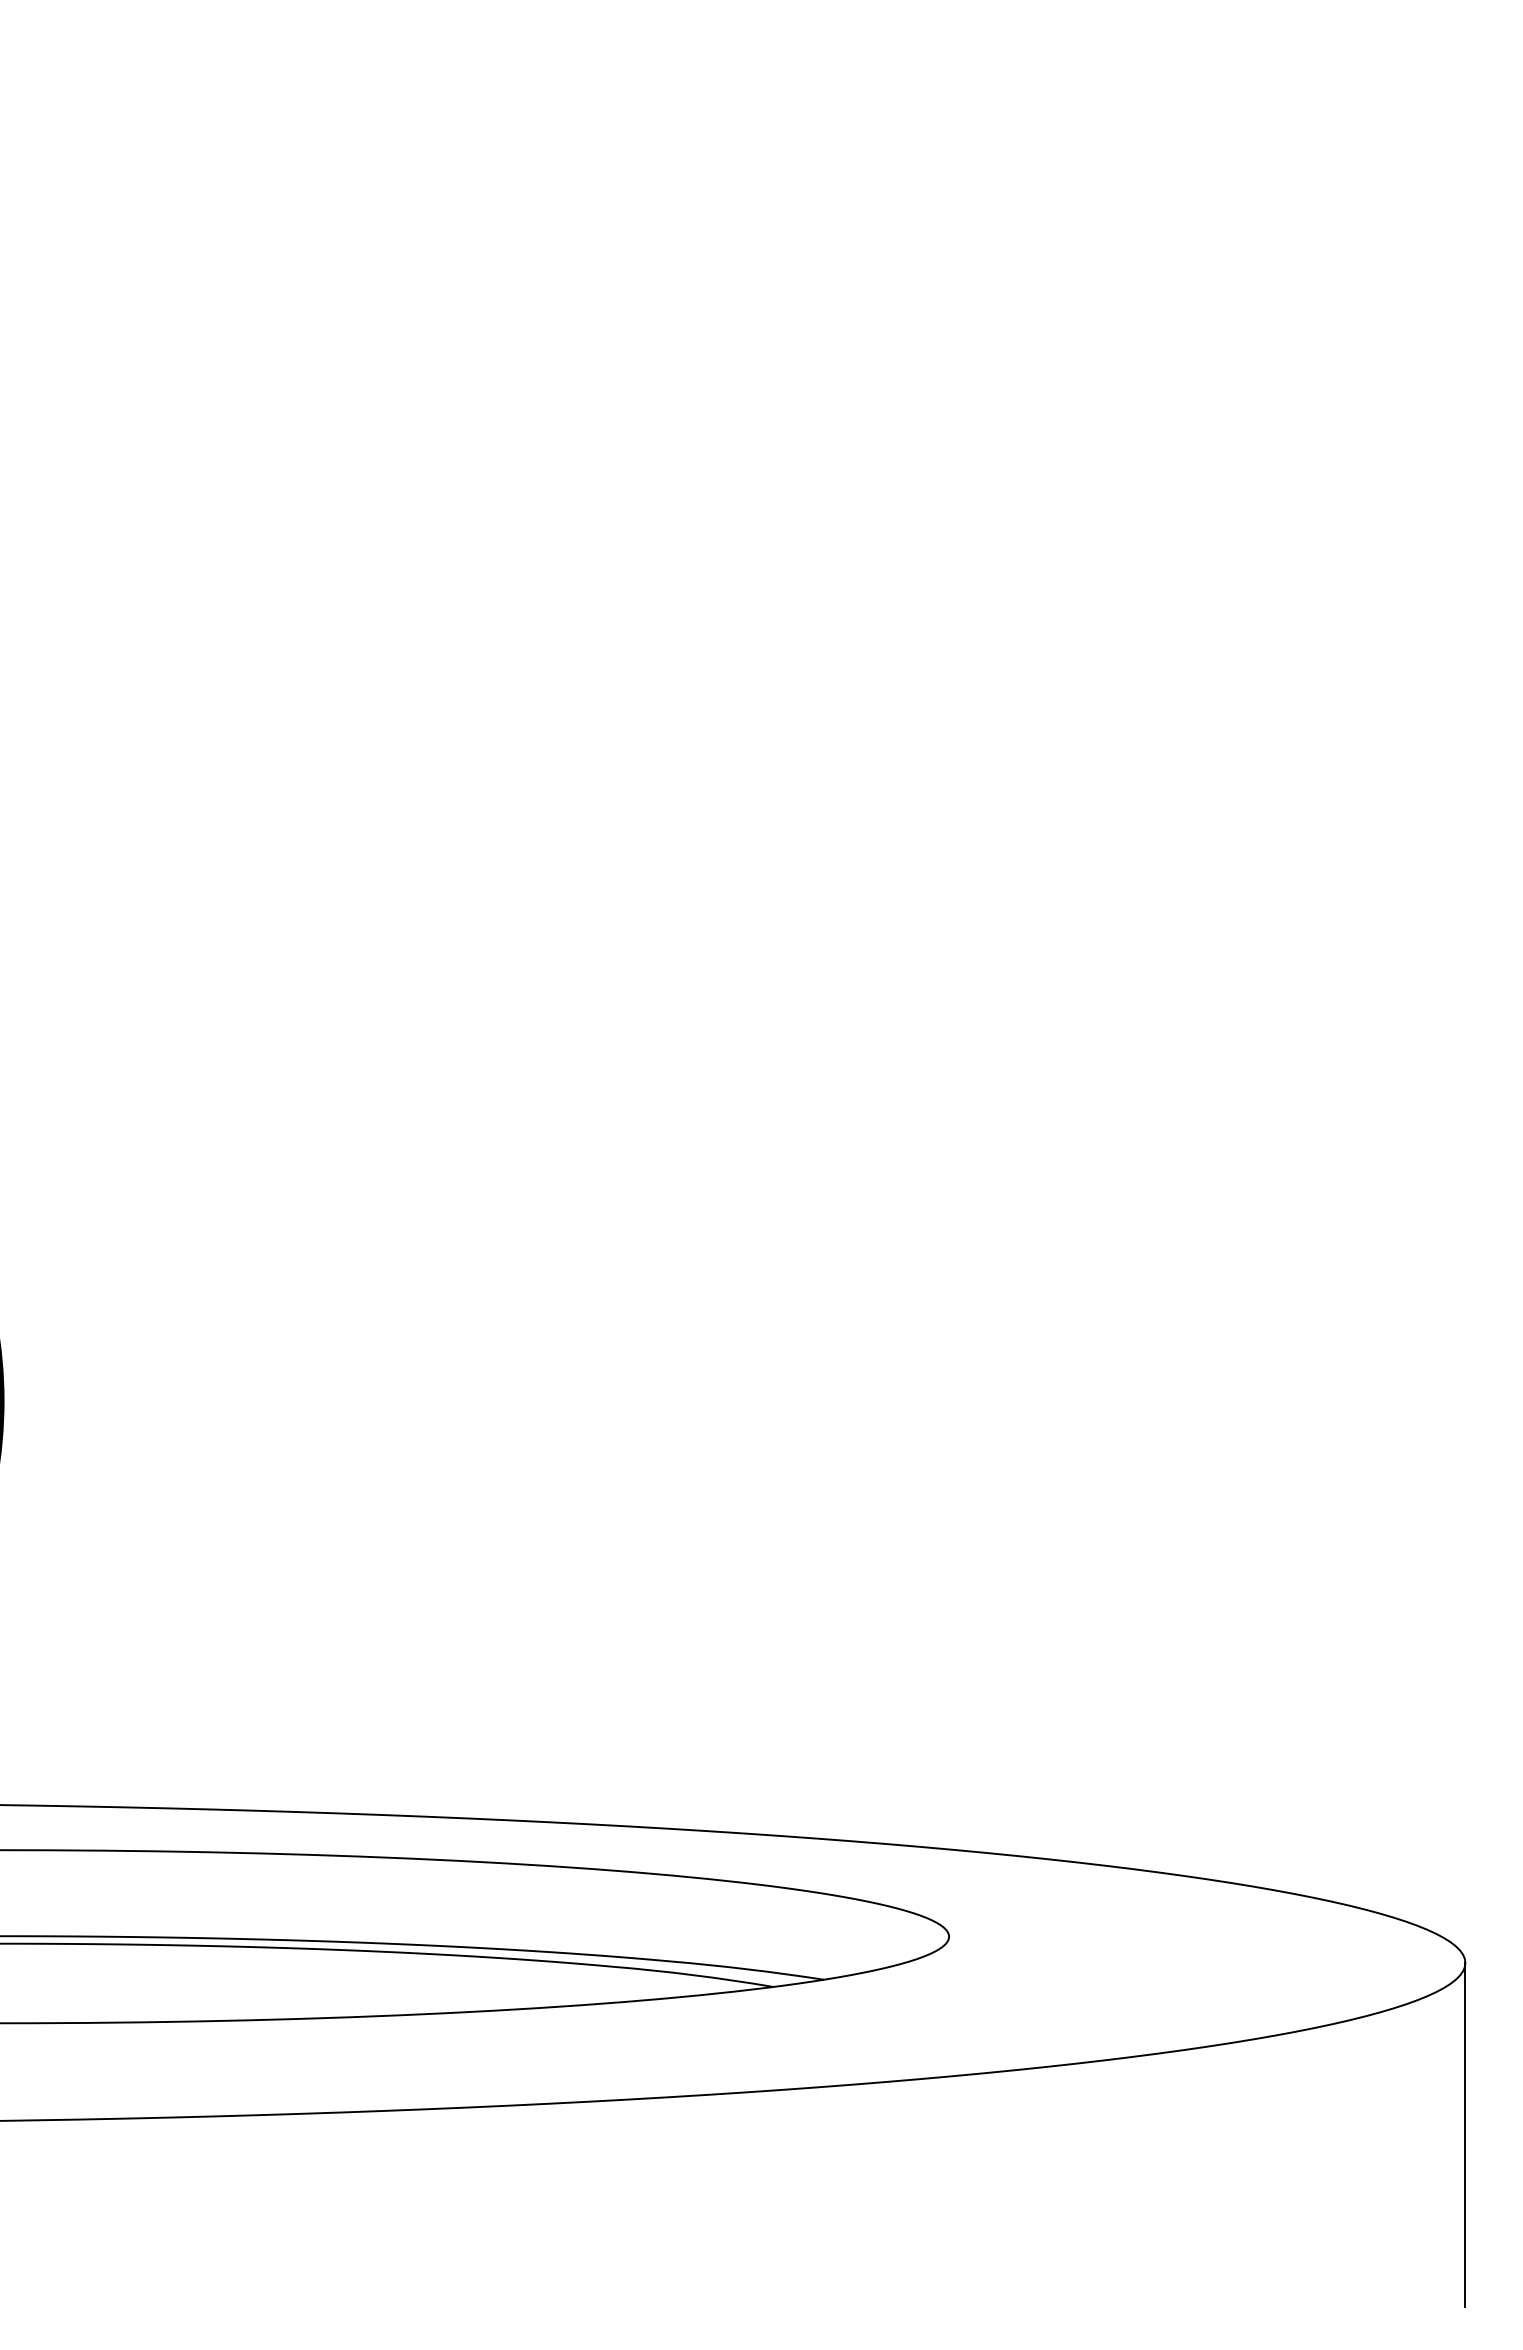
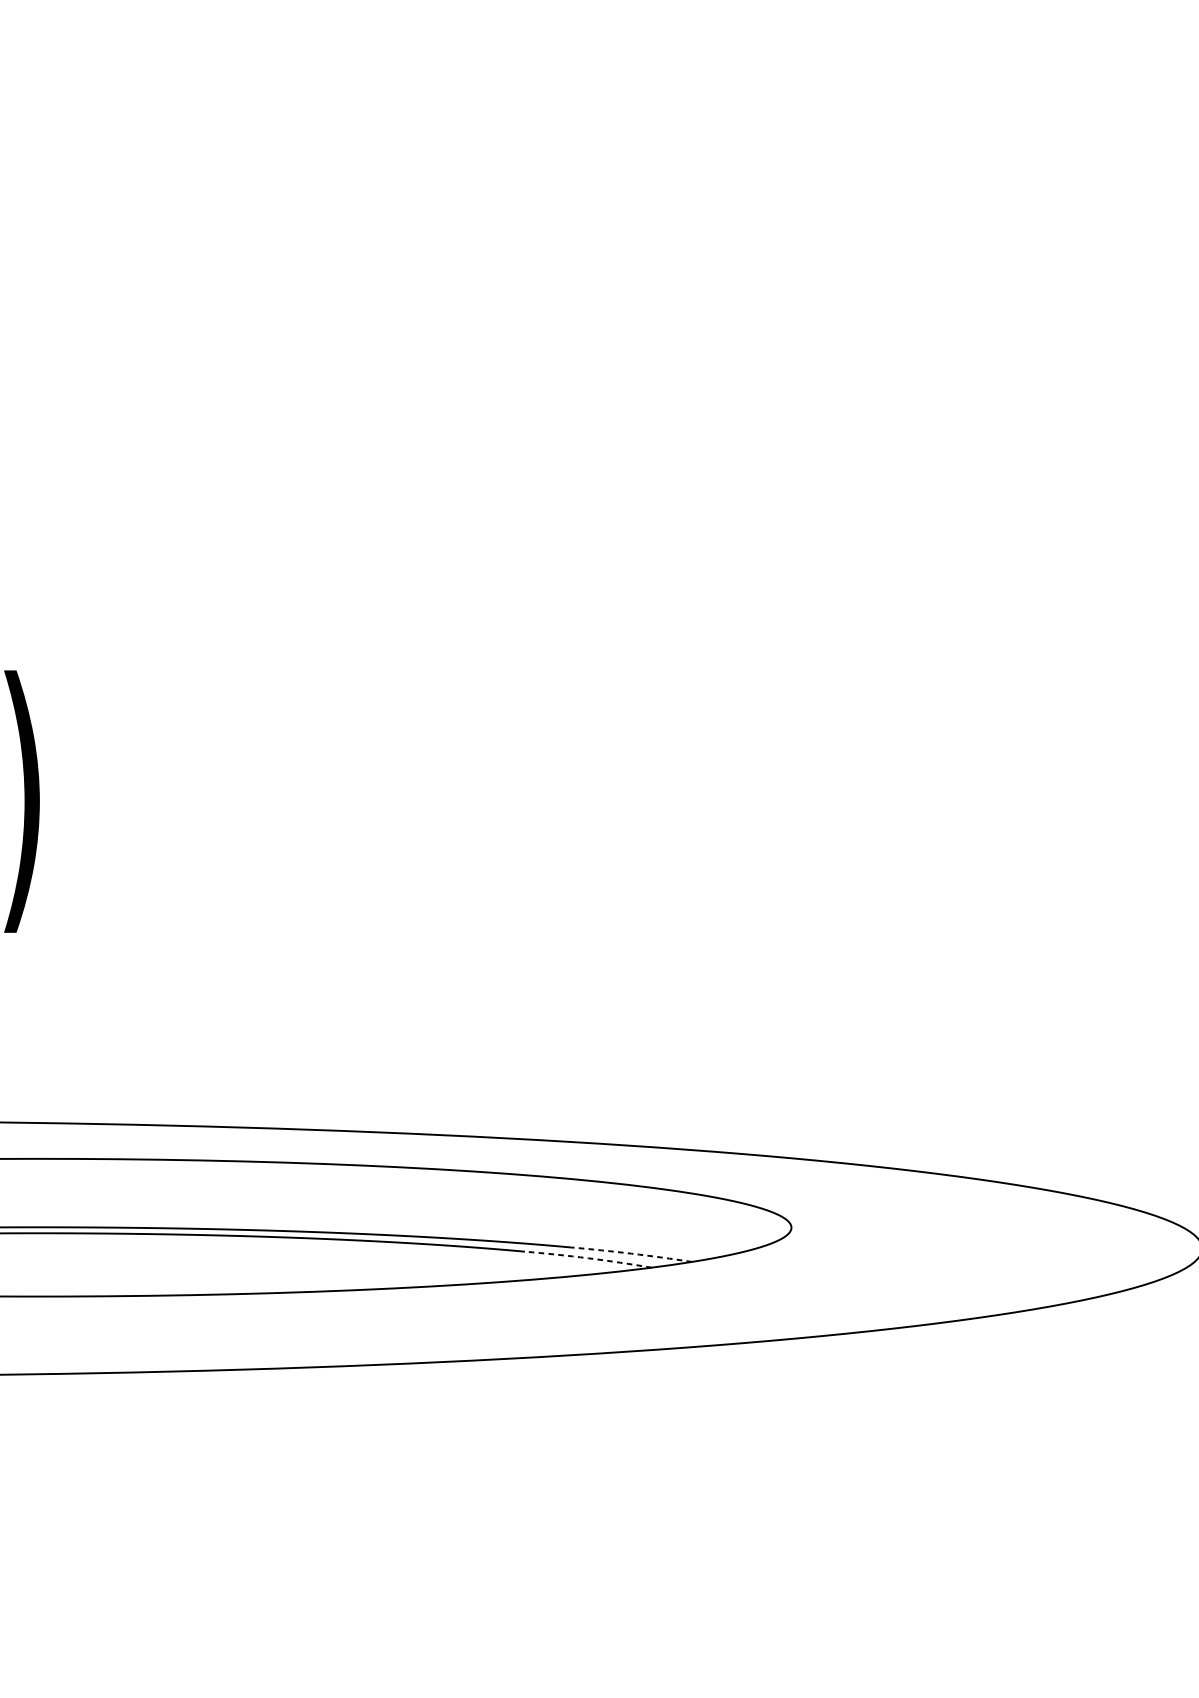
arc: (748, 1969) -> (631, 1253), solid -> dashed
arc: (693, 1975) -> (588, 1258), solid -> dashed

